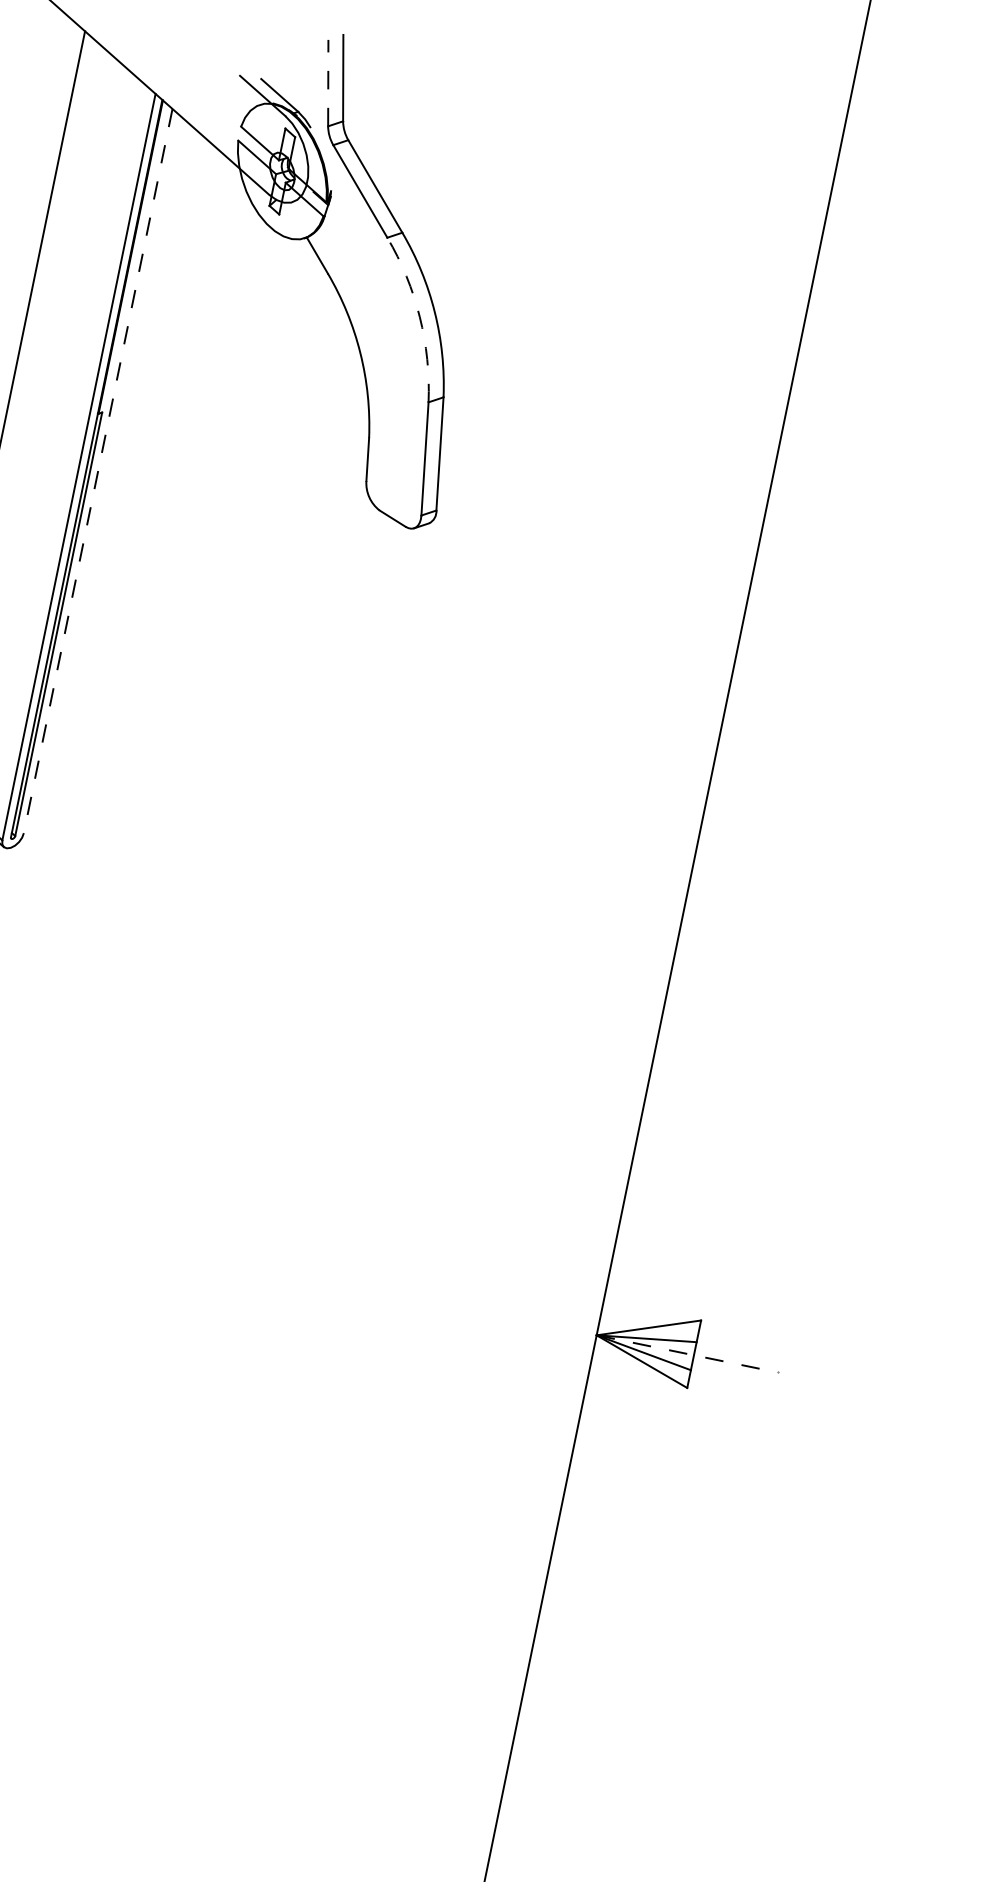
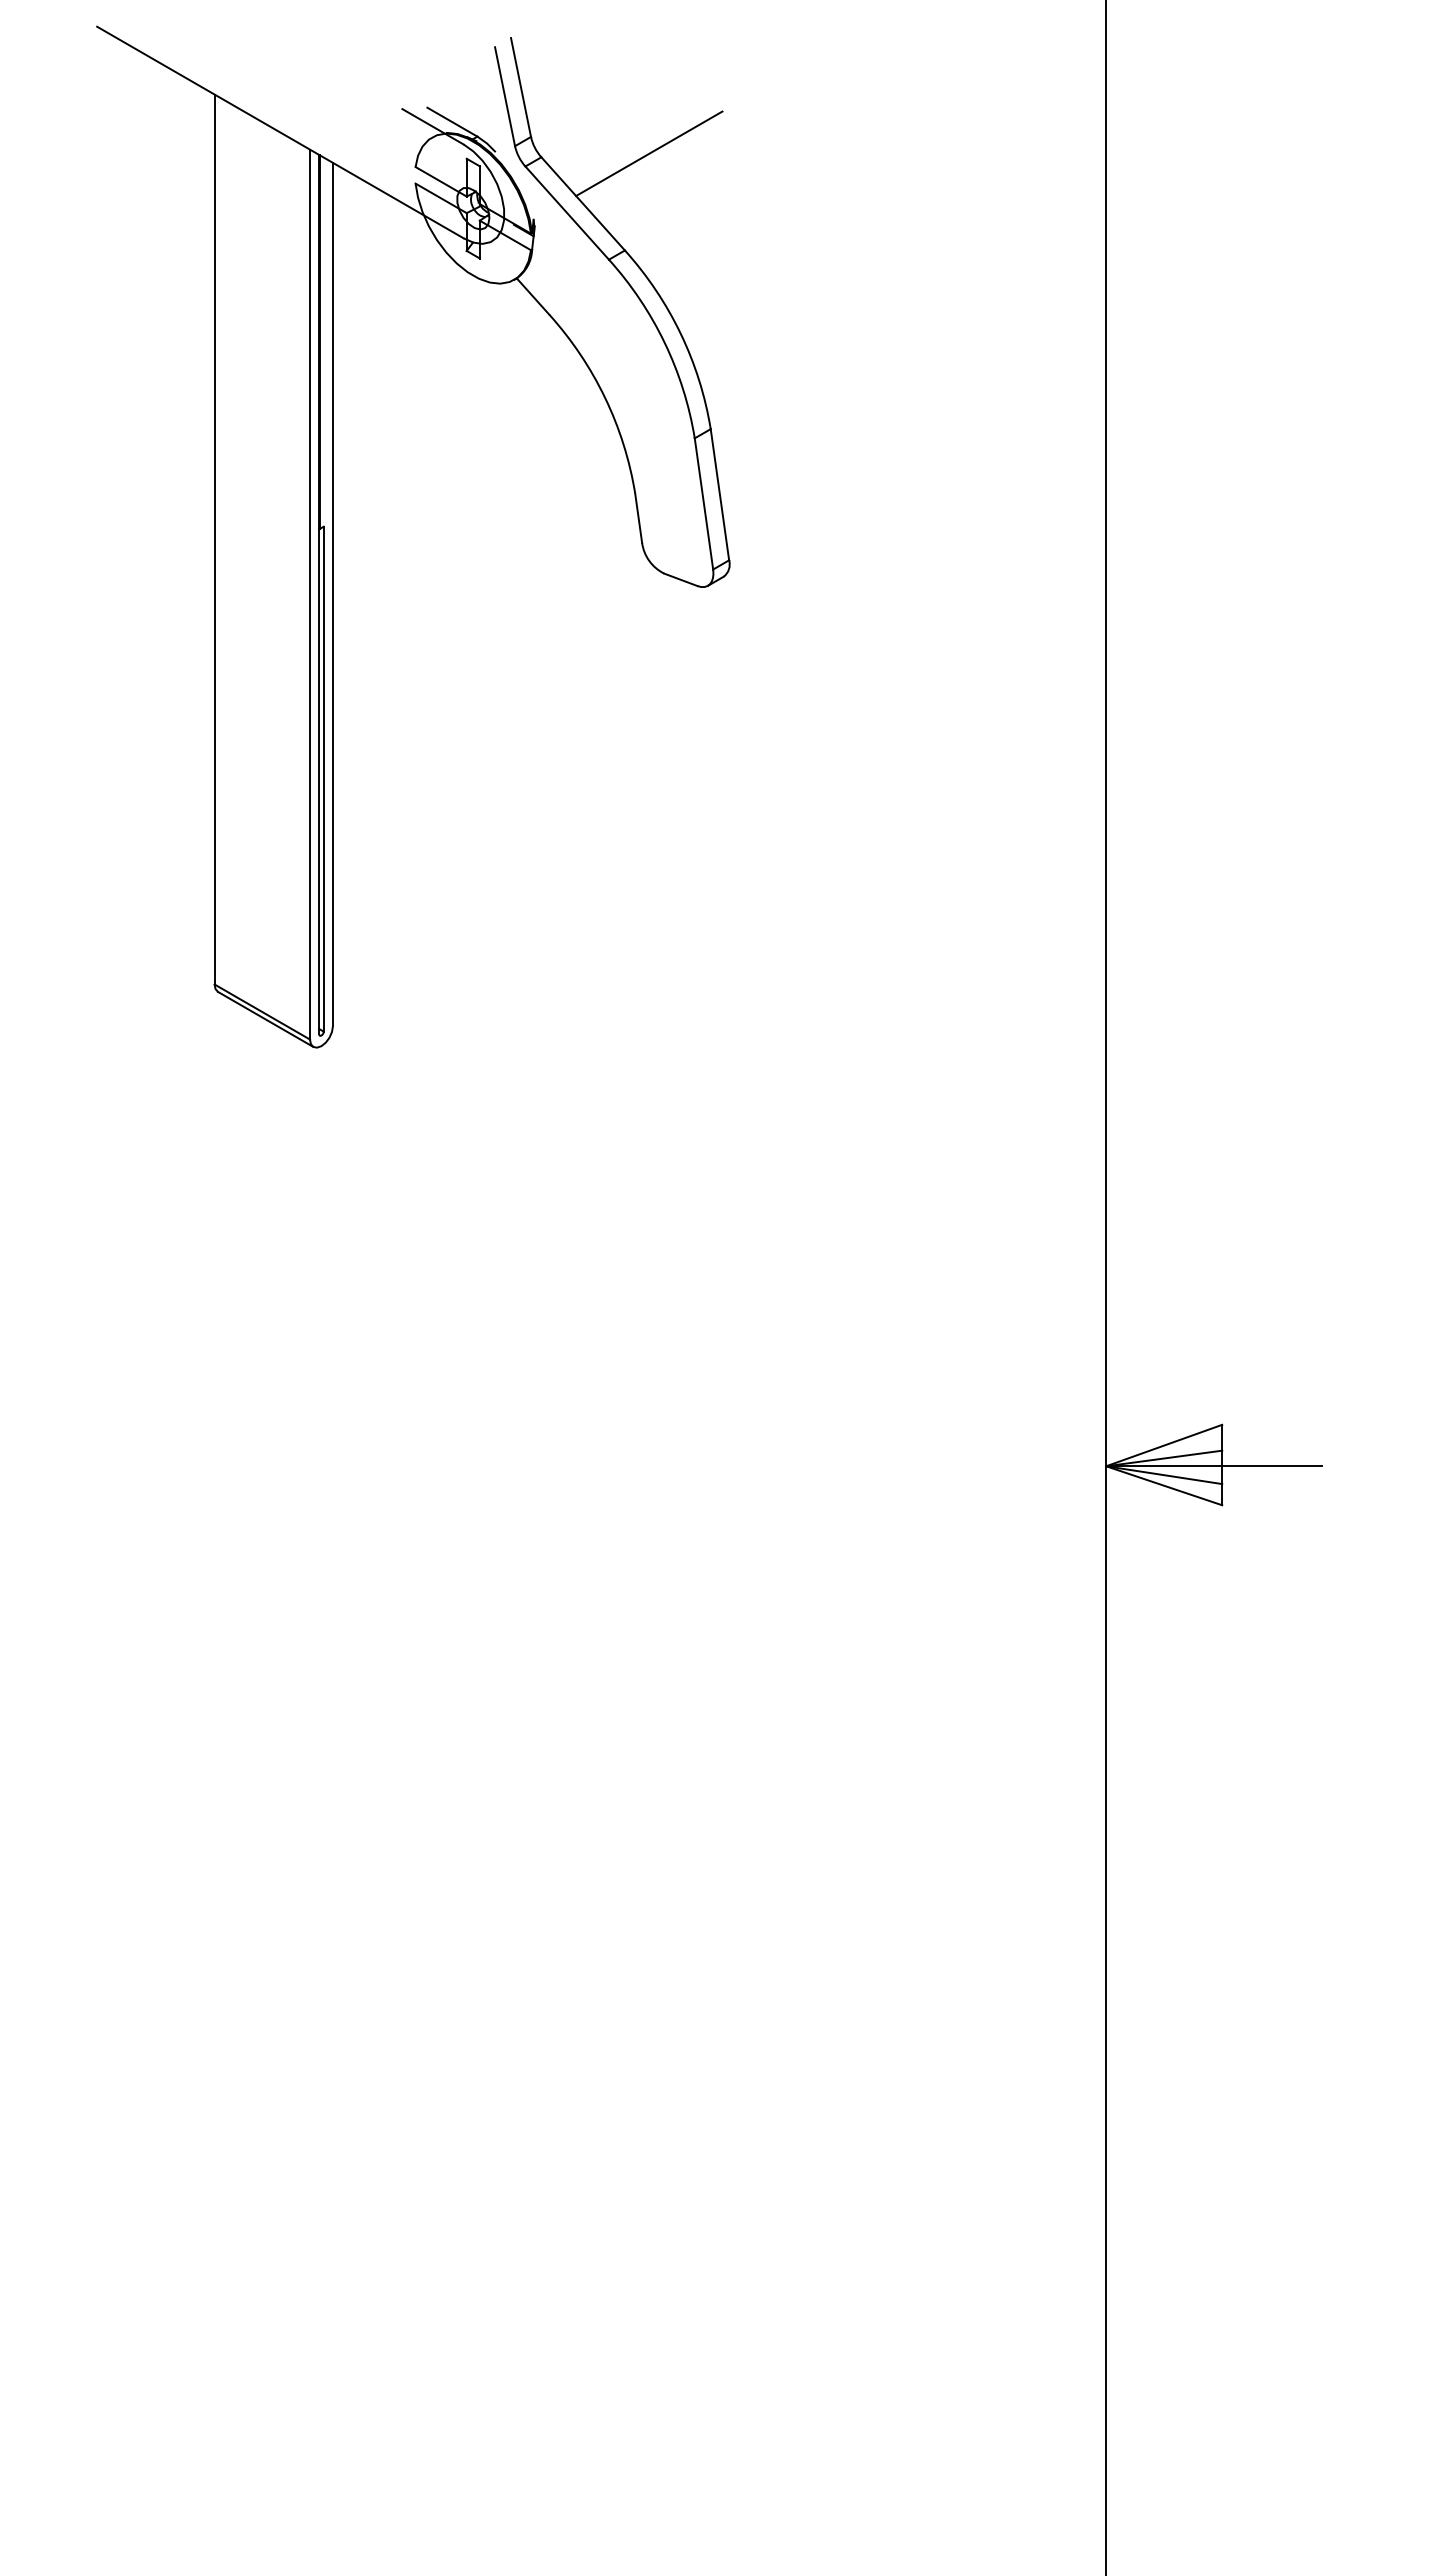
line: (327, 82) -> (504, 96), dashed -> solid
line: (439, 155) -> (649, 153), added
arc: (419, 316) -> (664, 342), dashed -> solid
line: (97, 470) -> (332, 594), dashed -> solid
line: (687, 1354) -> (1214, 1466), dashed -> solid

